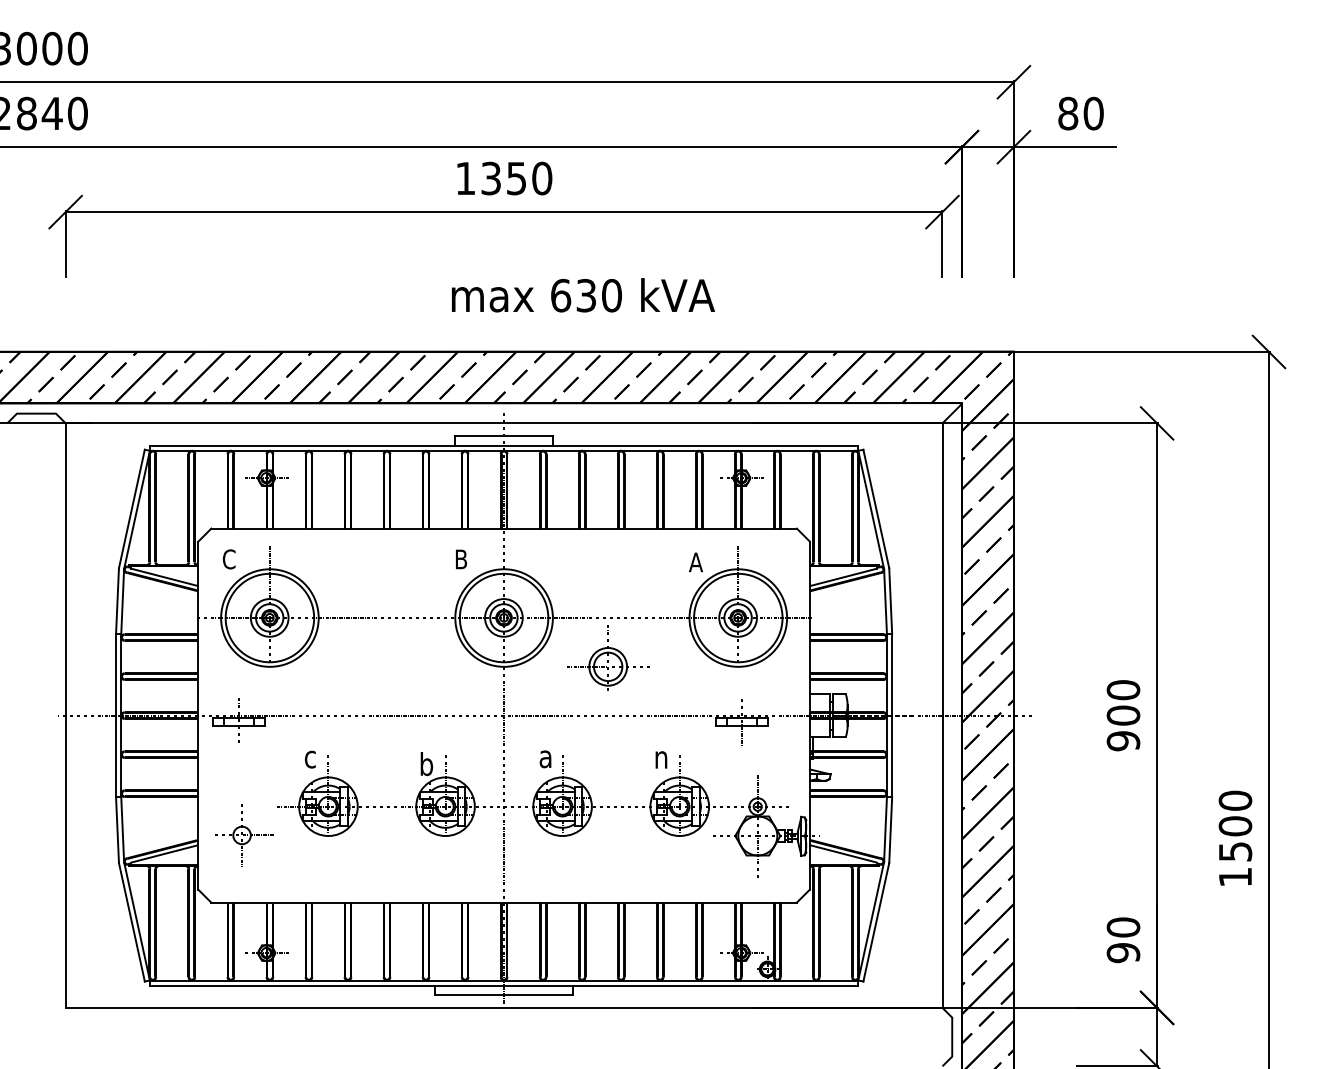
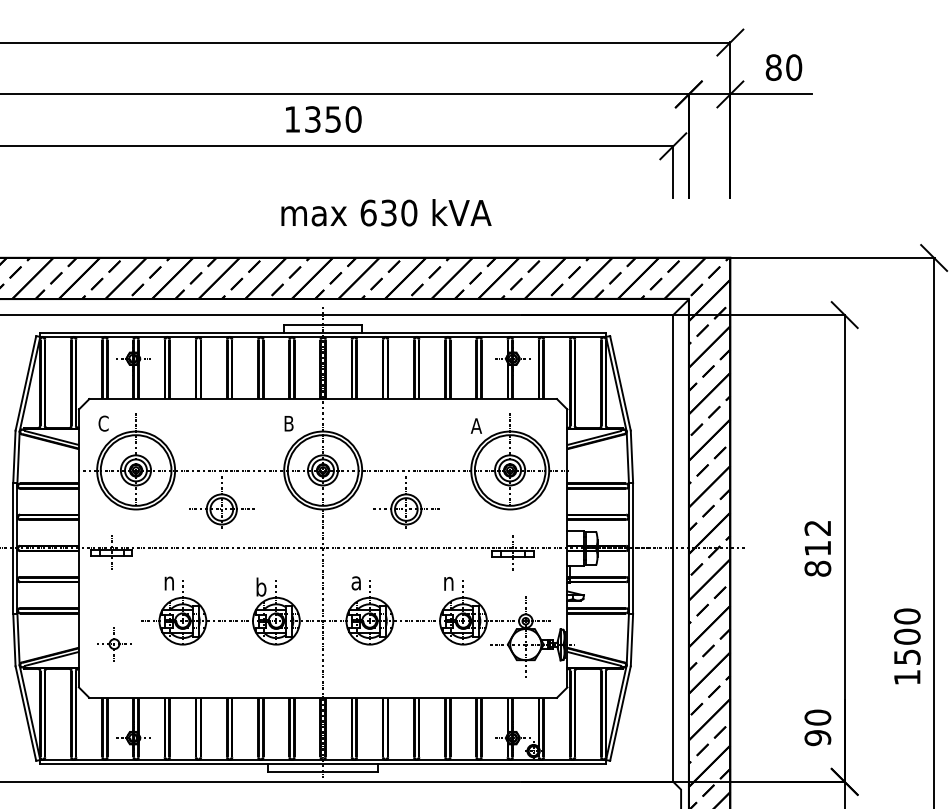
part: (377, 657) -> (222, 502), added
text: (1123, 715) -> (817, 548), 900 -> 812
text: (310, 759) -> (168, 583), c -> n
part: (244, 835) -> (115, 644), size x0.7

